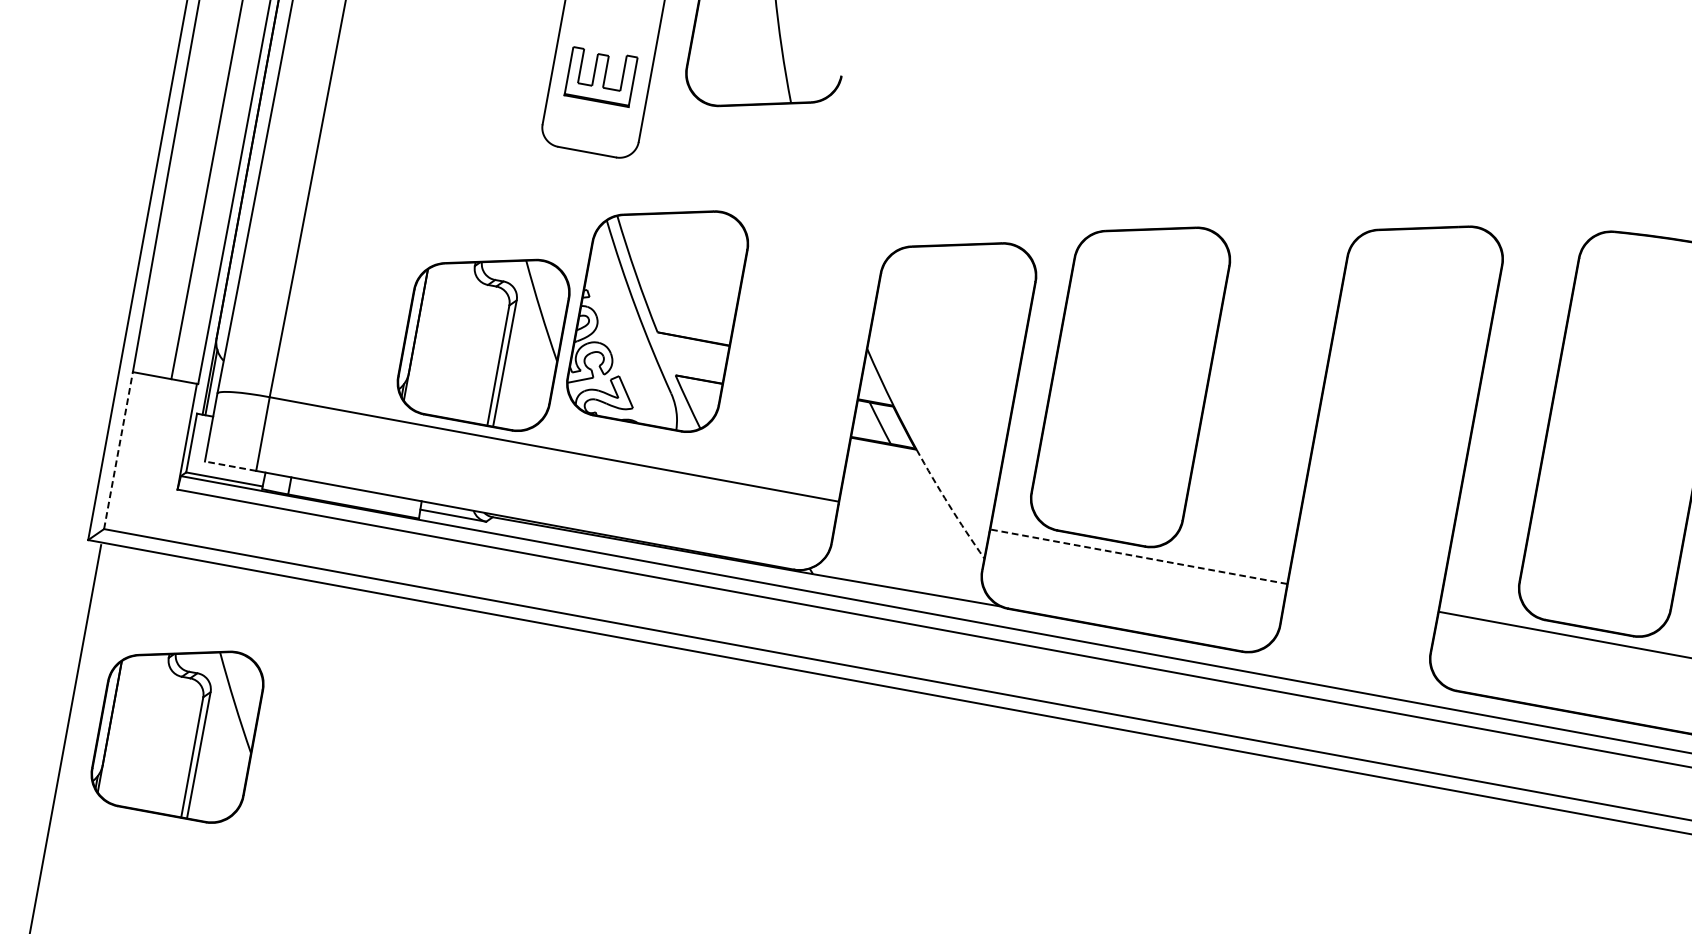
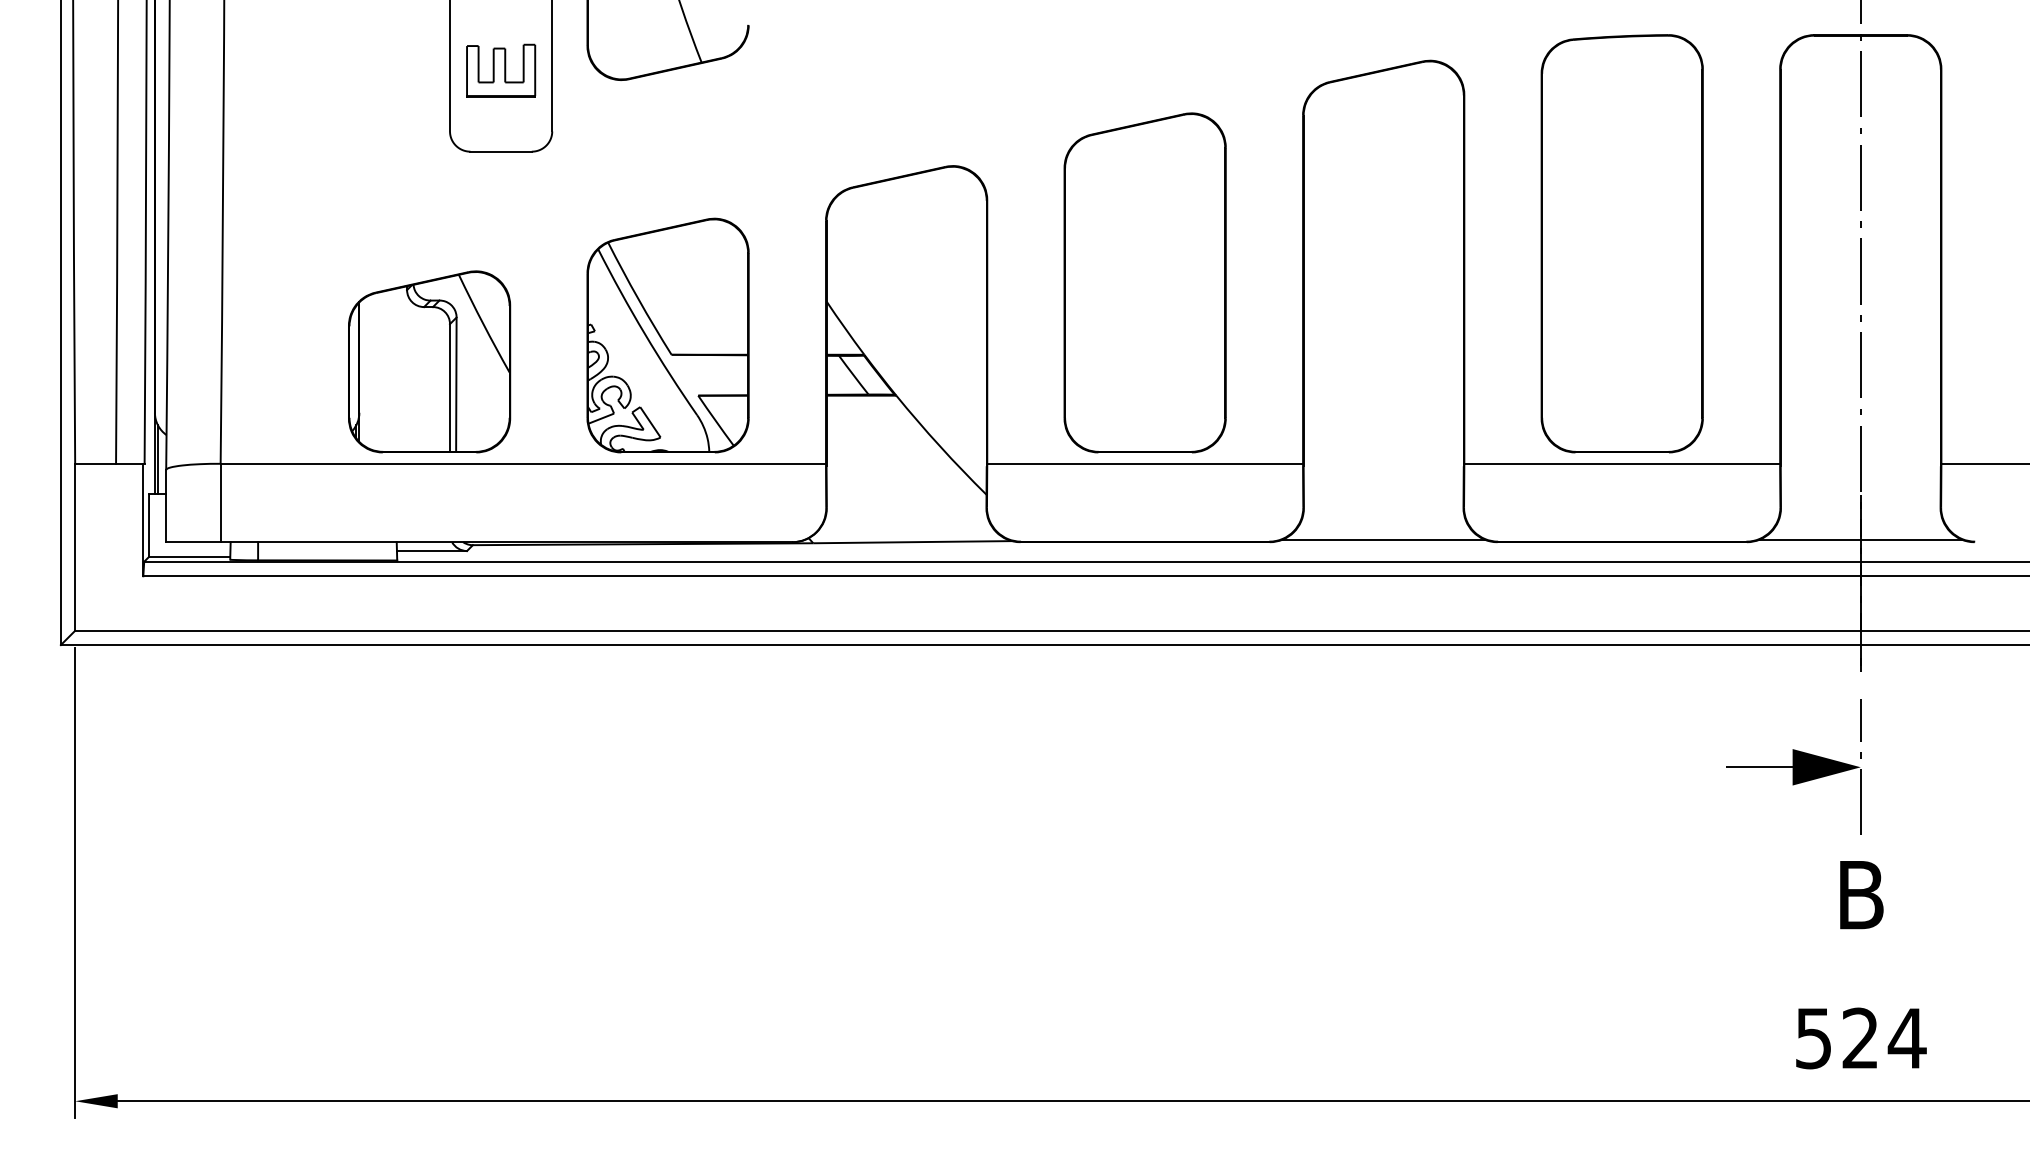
part: (657, 313) -> (667, 335), moved
part: (1129, 378) -> (1144, 282), moved
line: (118, 449) -> (75, 546), dashed -> solid
line: (229, 466) -> (192, 542), dashed -> solid
arc: (949, 505) -> (940, 446), dashed -> solid
line: (1139, 556) -> (1145, 463), dashed -> solid
line: (1349, 669) -> (1383, 540), added
part: (177, 728) -> (188, 822), removed

